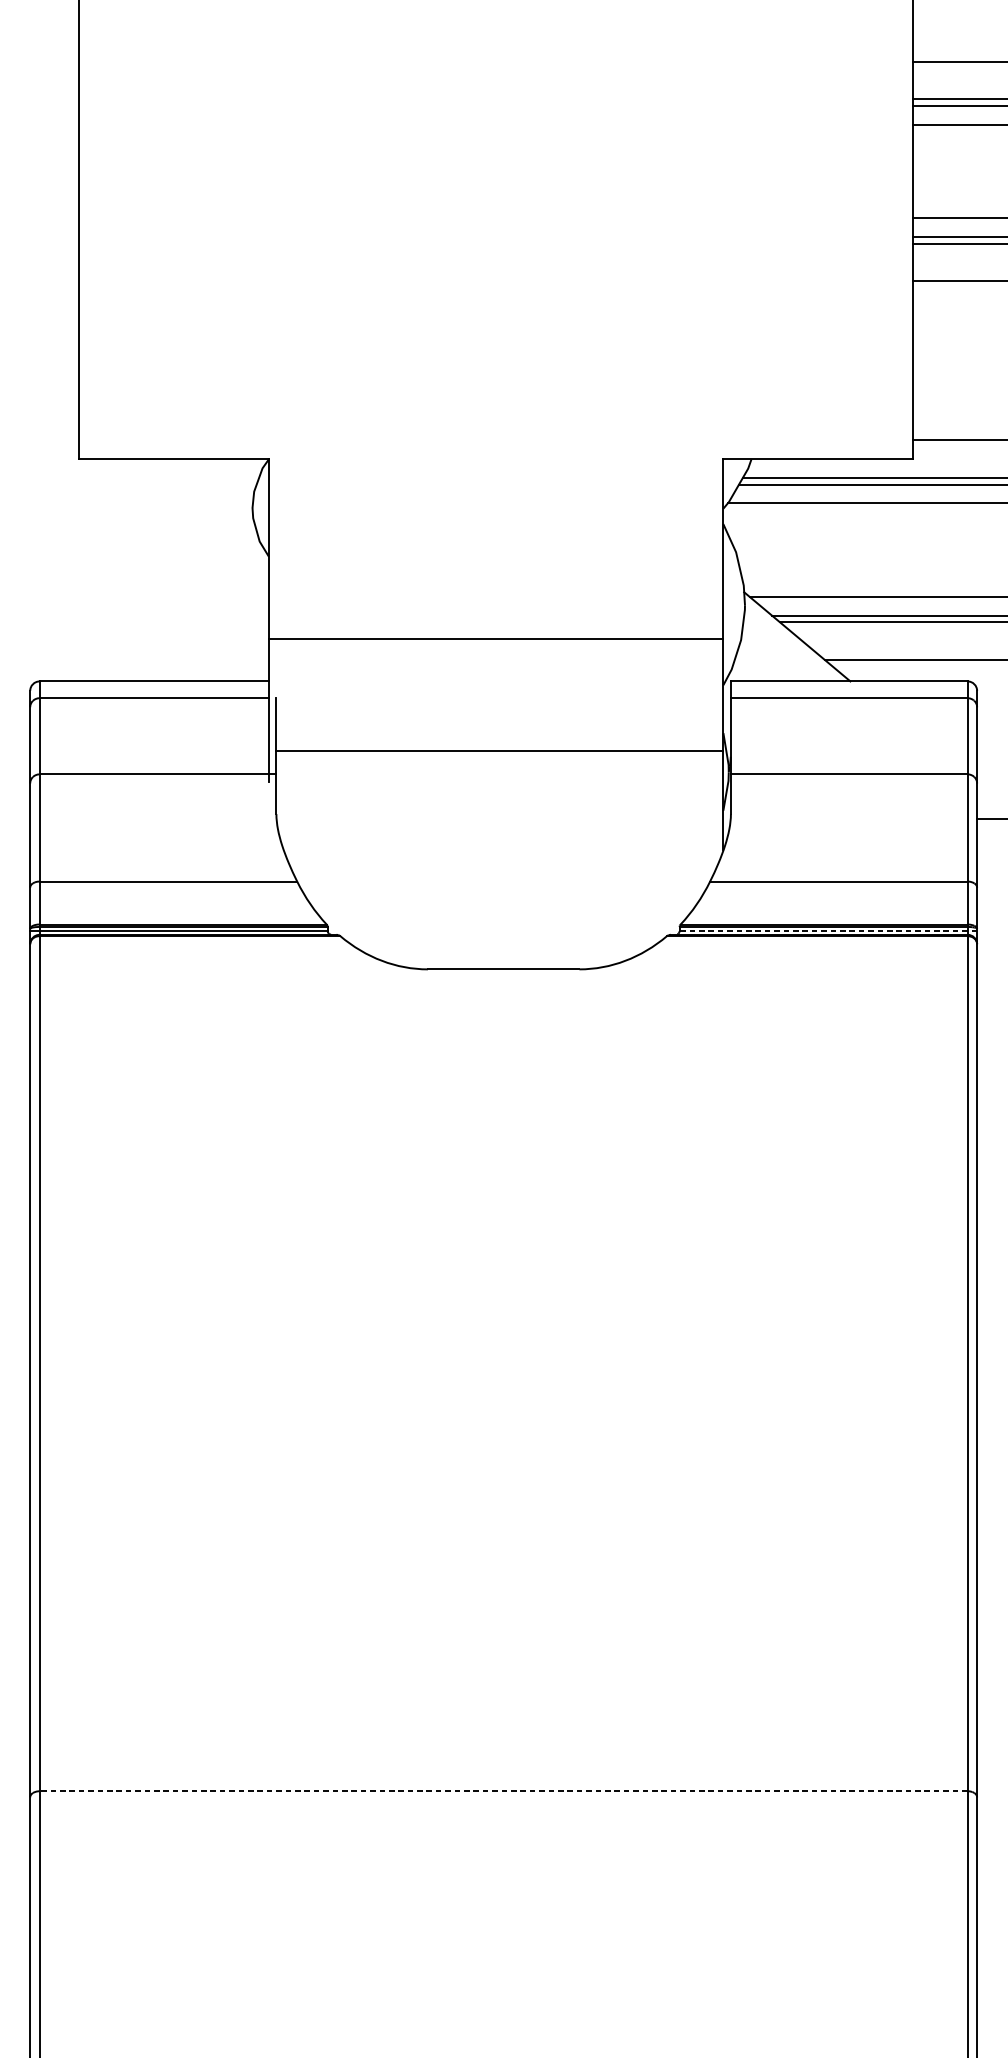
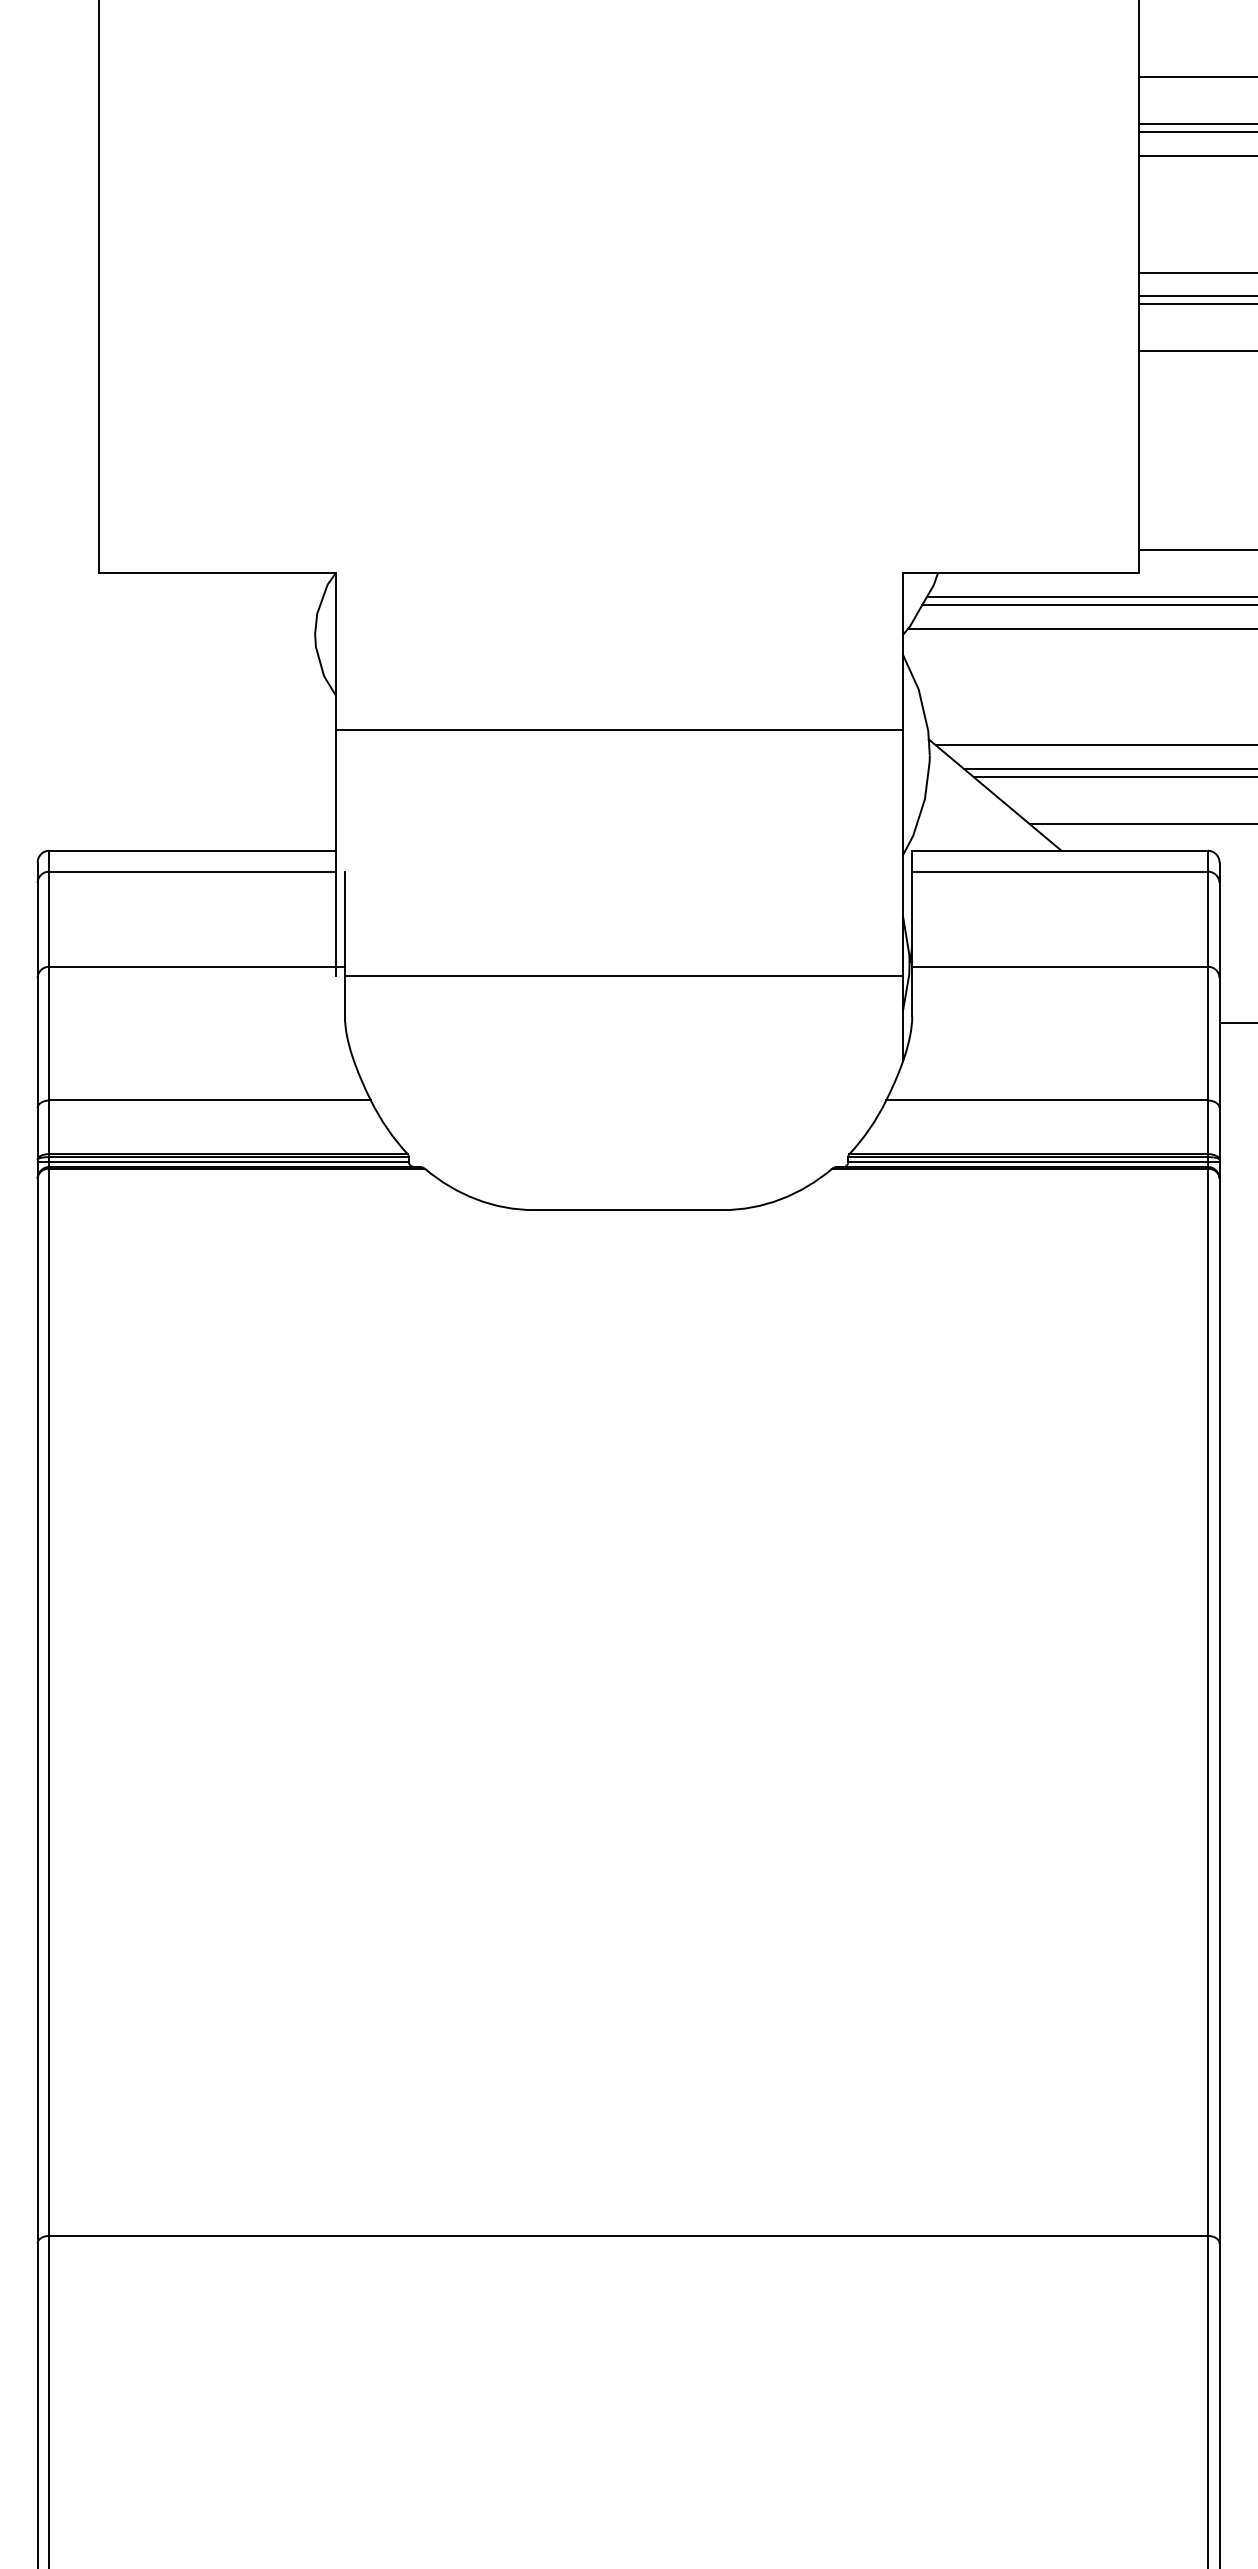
line: (495, 638) -> (618, 729), moved
line: (499, 750) -> (623, 975), moved
line: (828, 931) -> (1033, 1162), dashed -> solid
line: (503, 1790) -> (628, 2235), dashed -> solid

